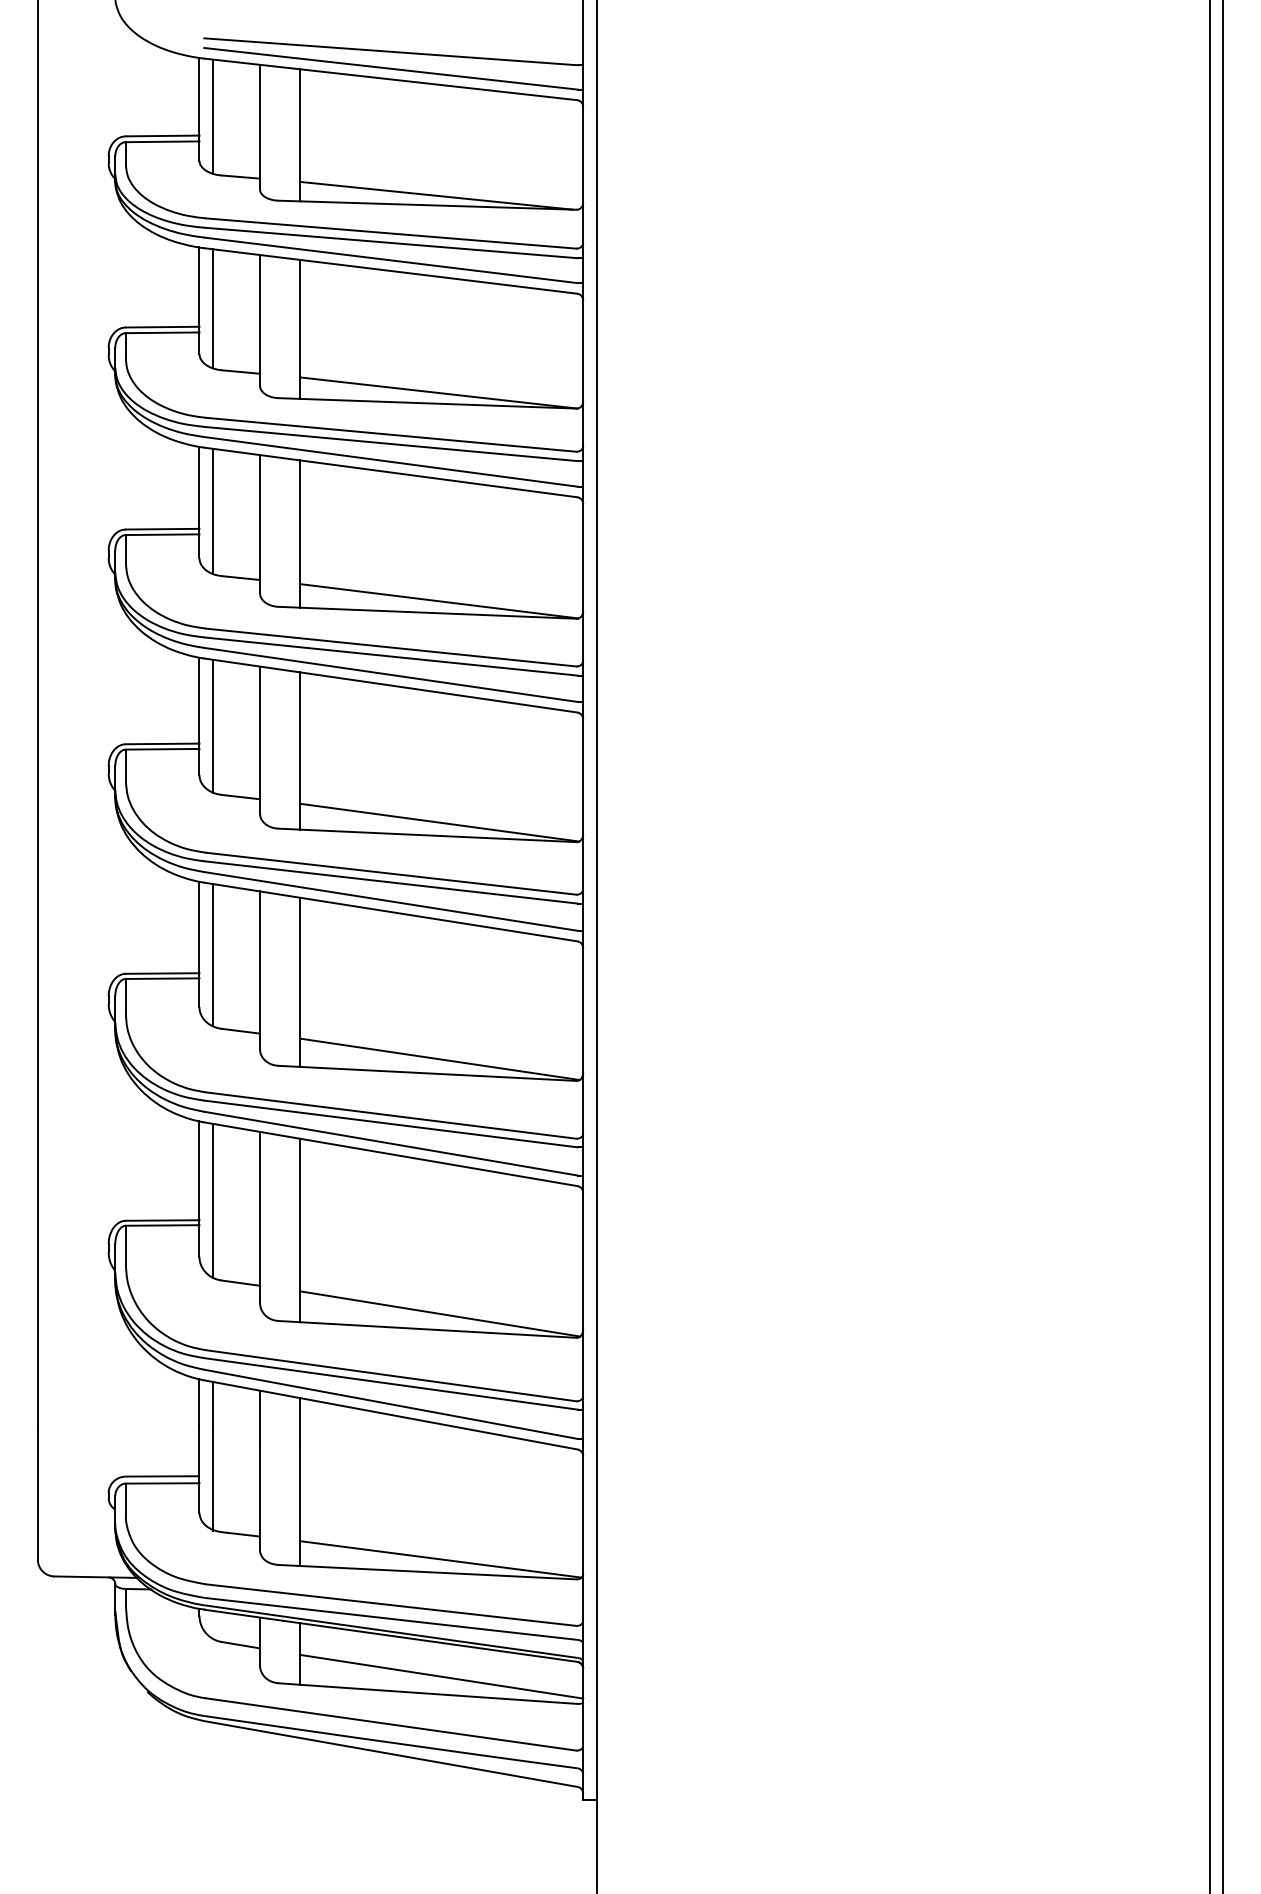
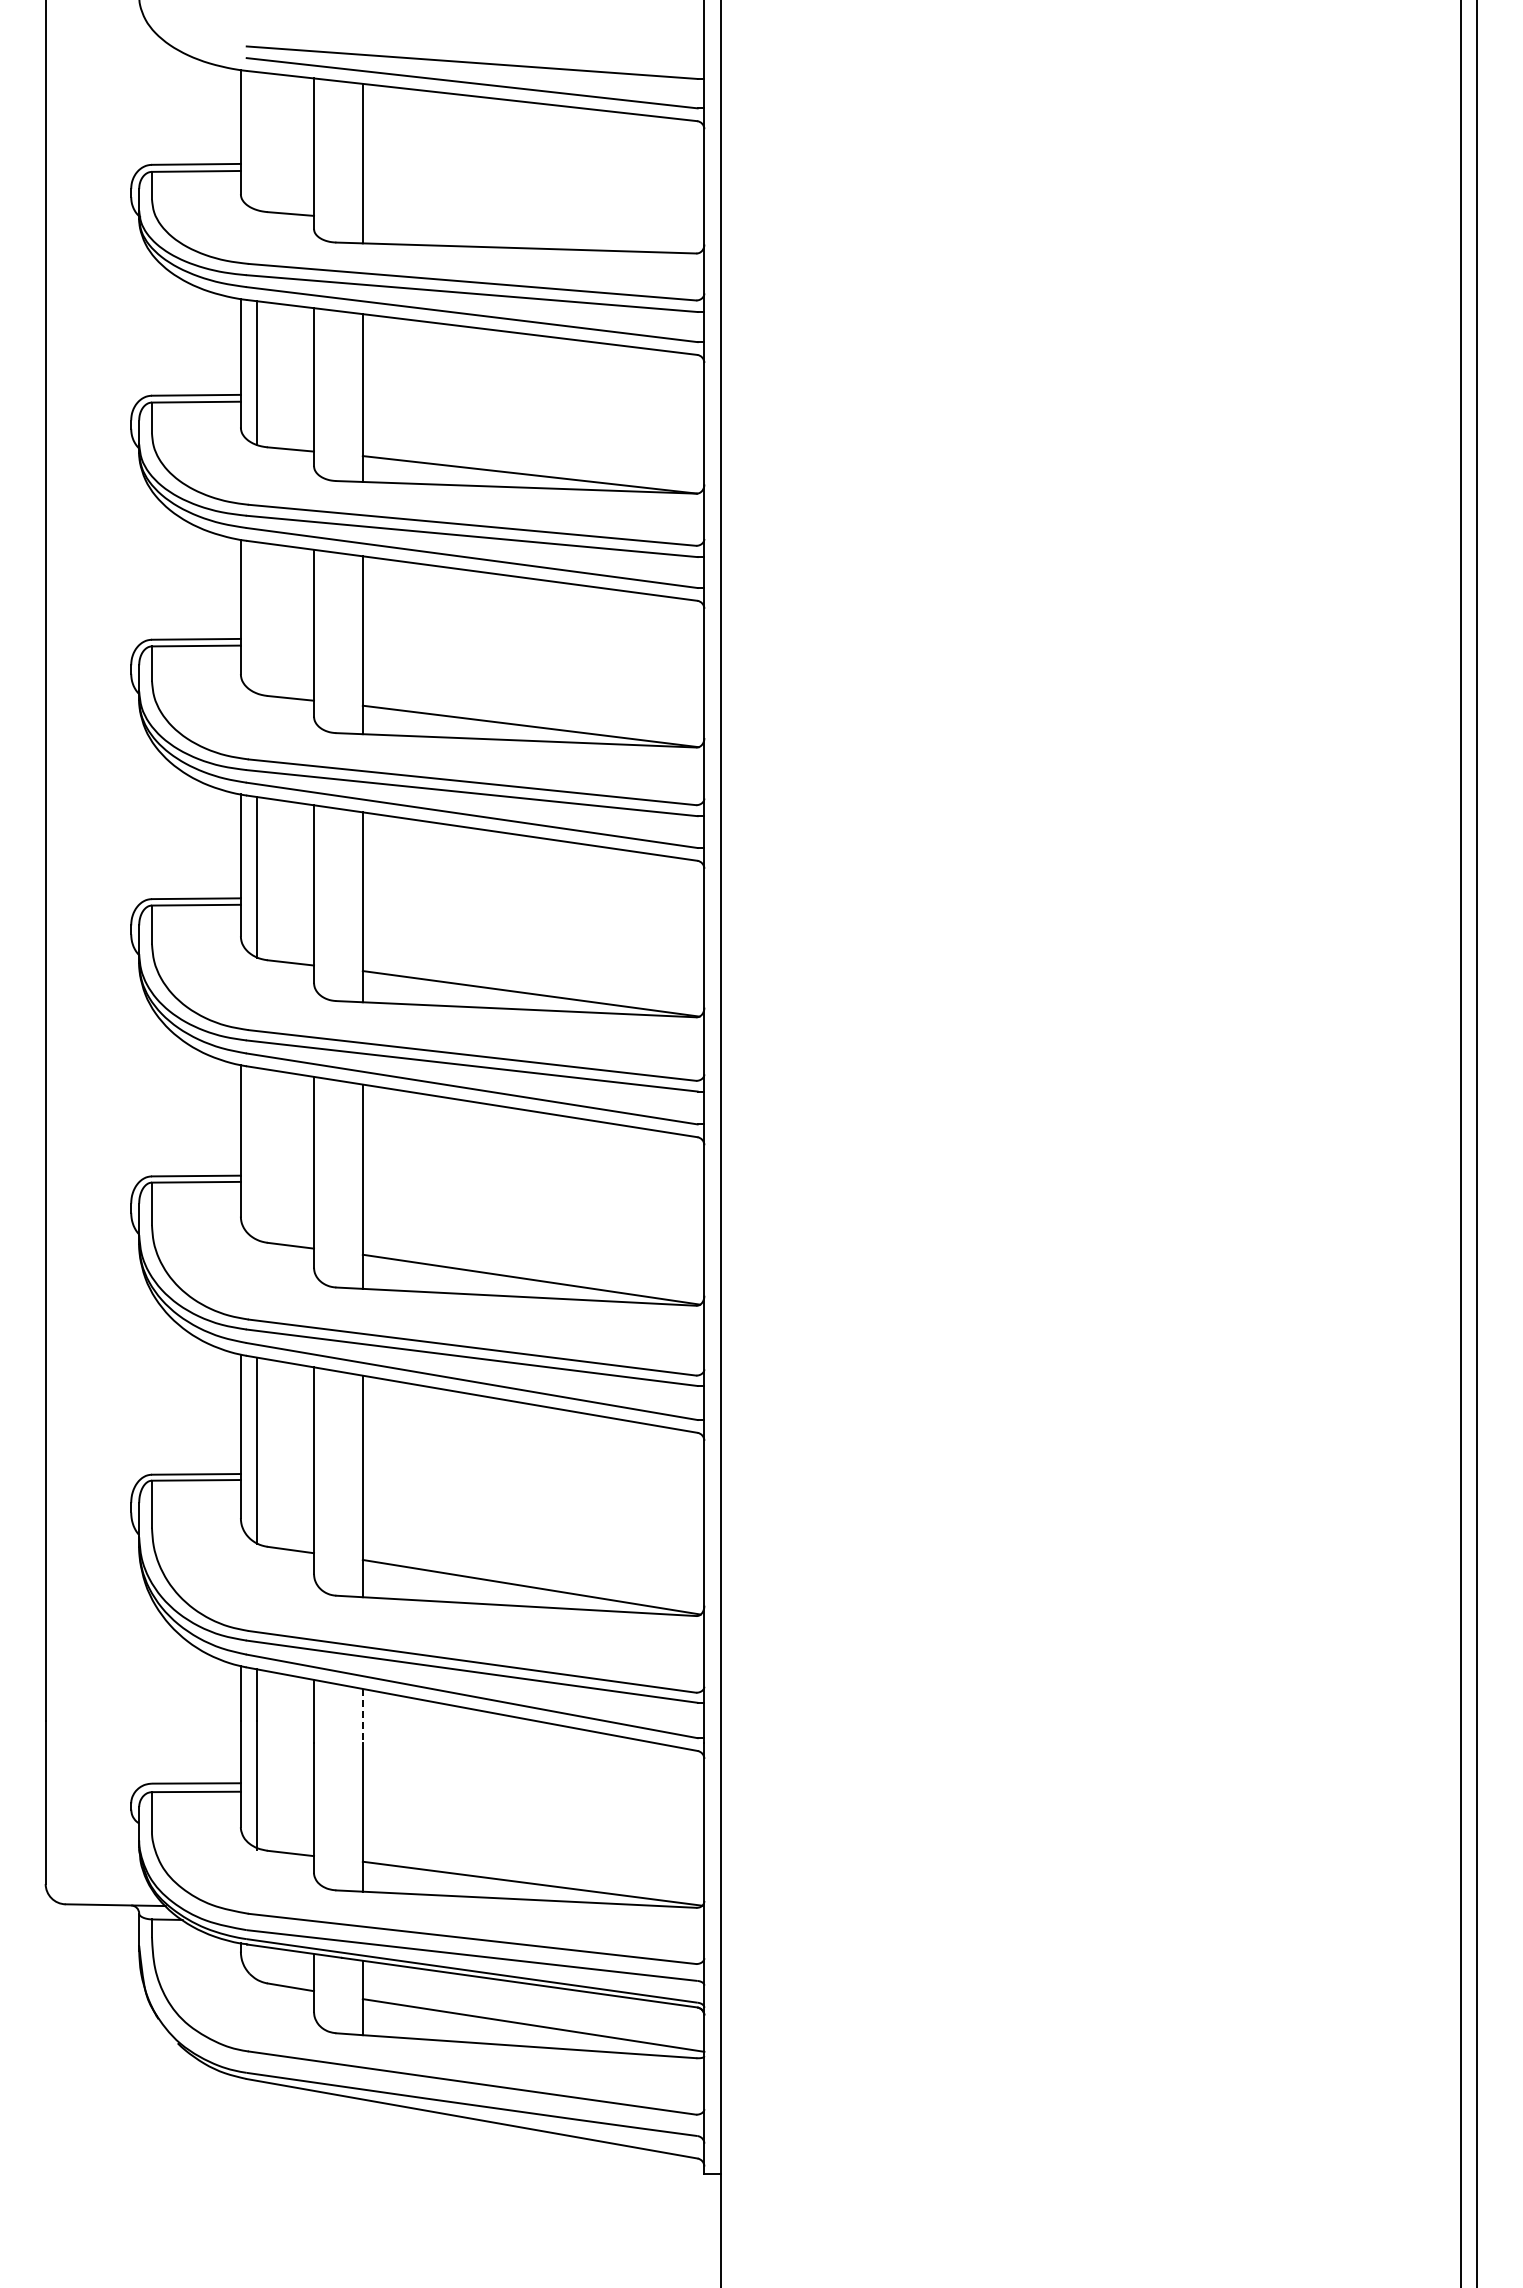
line: (213, 117) -> (257, 141), removed
line: (435, 195) -> (526, 236), removed
line: (213, 511) -> (257, 617), removed
line: (213, 954) -> (257, 1153), removed
line: (300, 1420) -> (362, 1716), solid -> dashed

